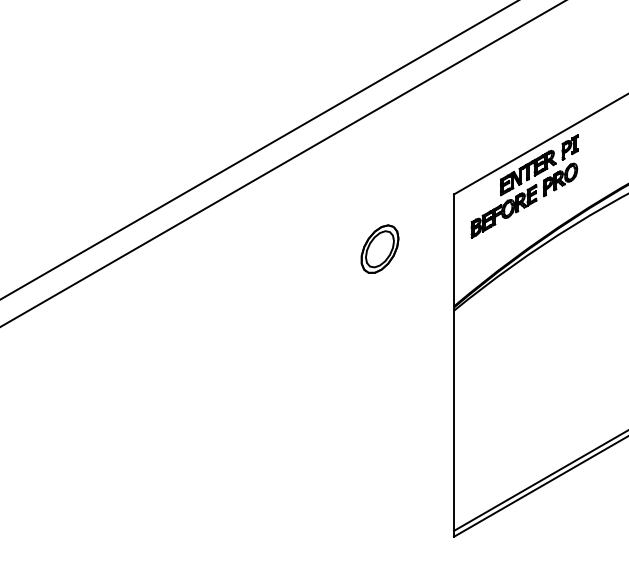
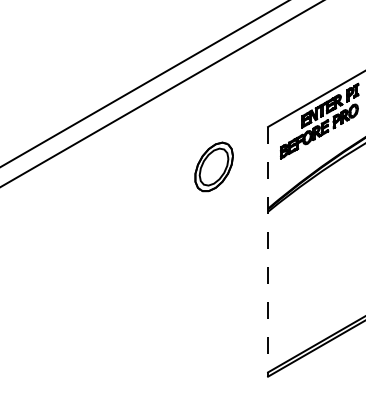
part: (379, 248) -> (213, 166), size x1.4
line: (454, 366) -> (268, 252), solid -> dashed

